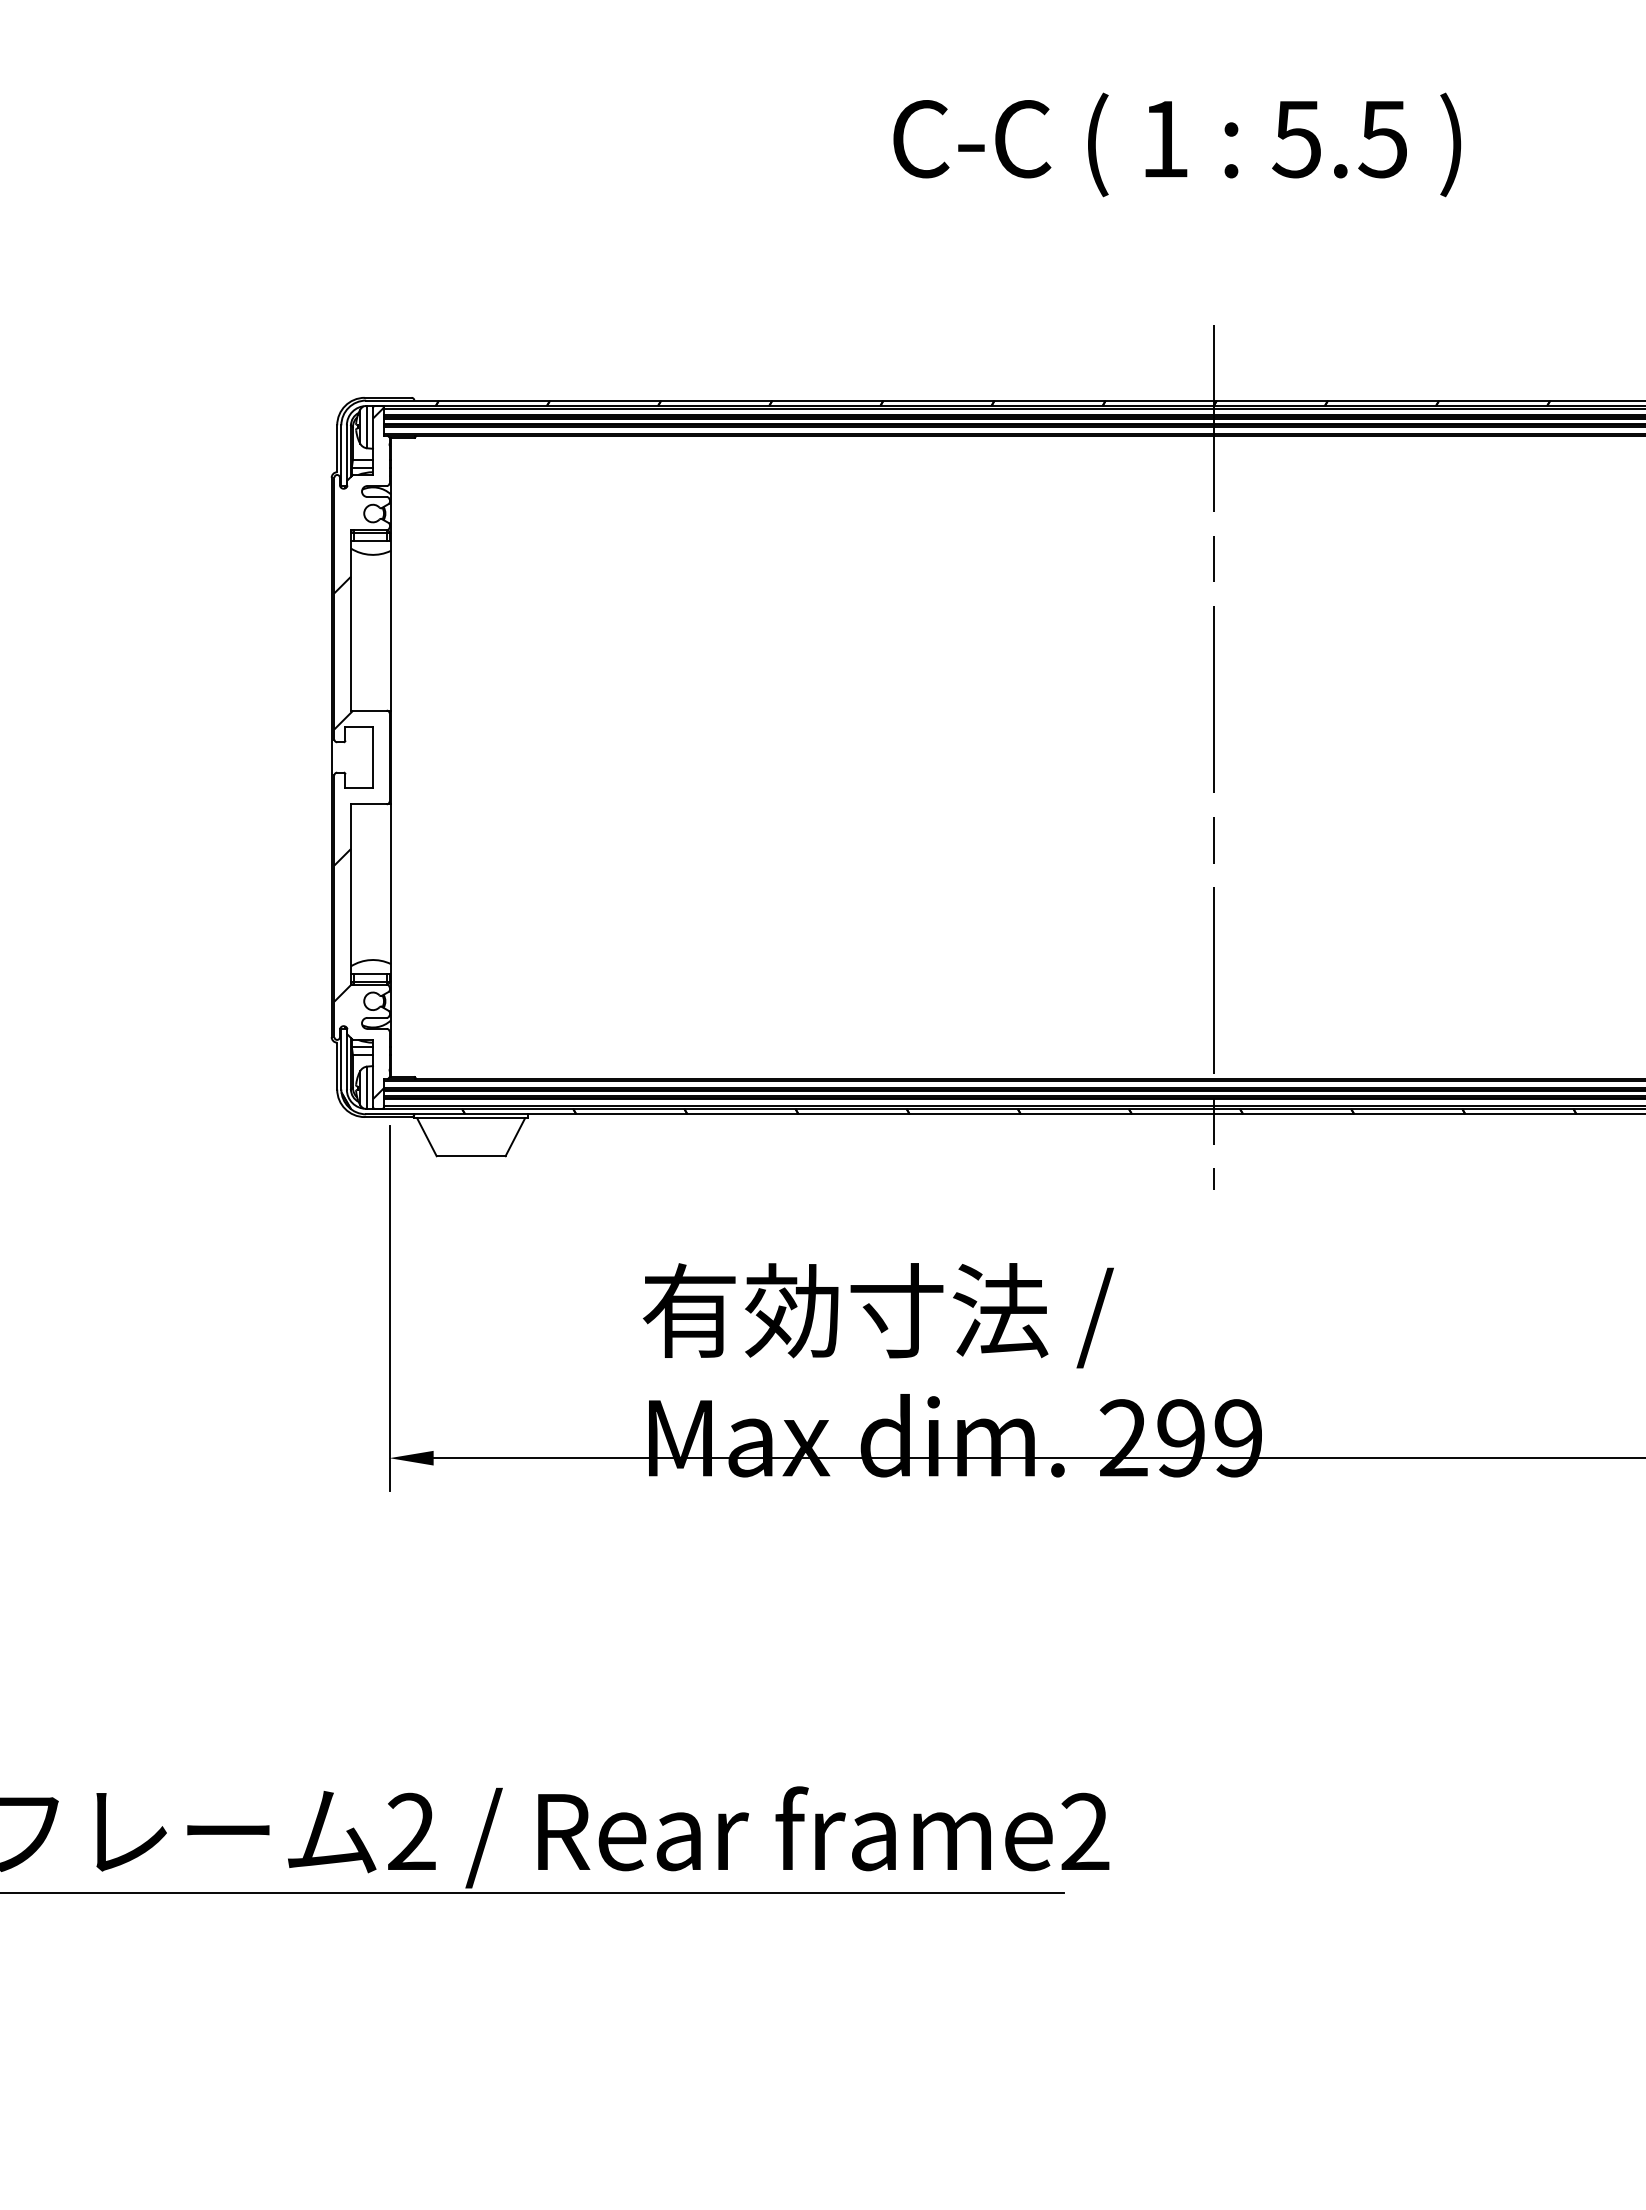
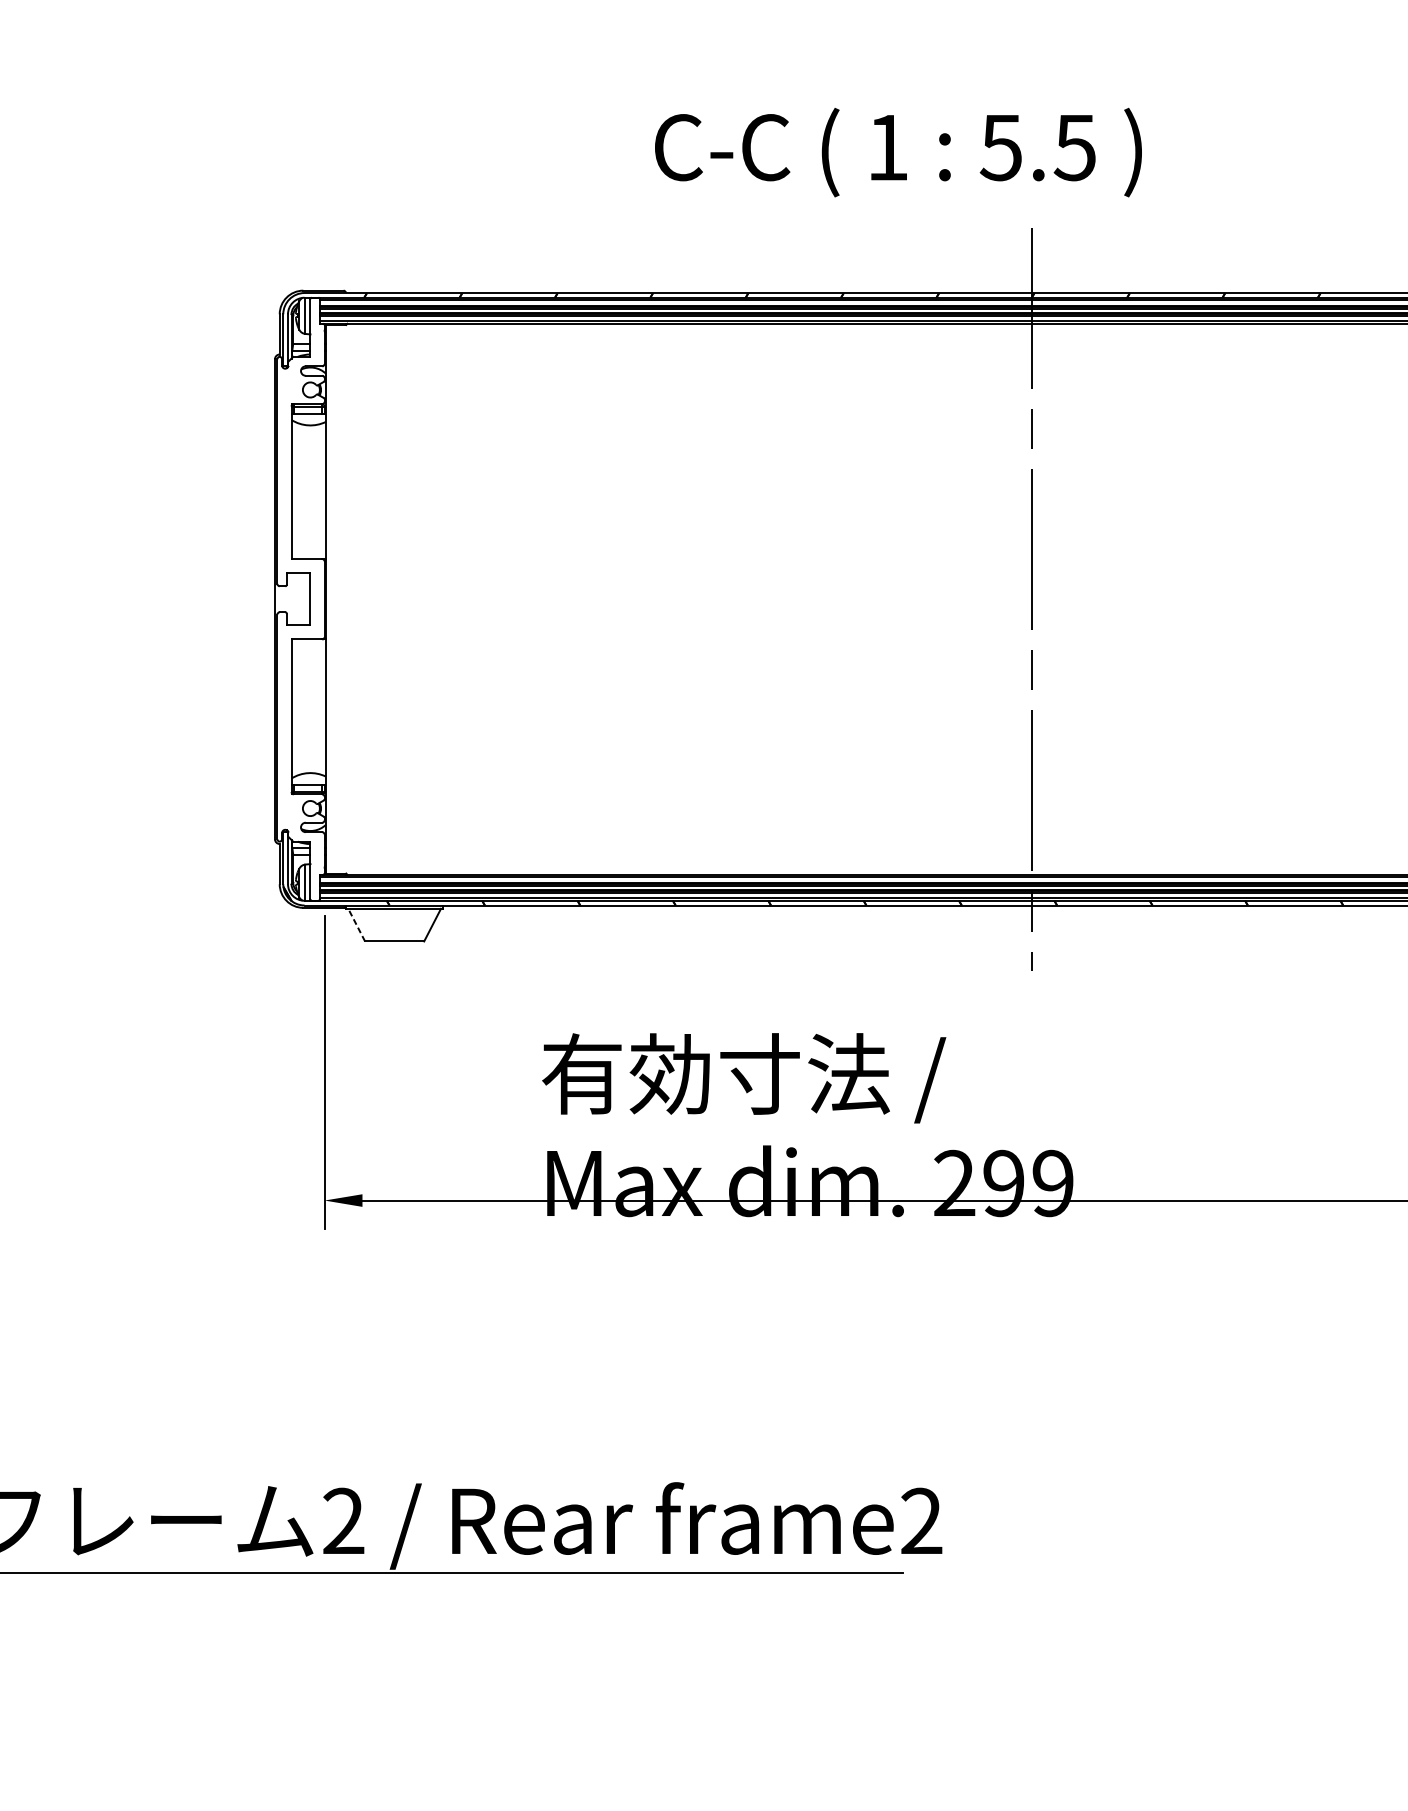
text: (1176, 144) -> (897, 152), moved
hatch: (359, 753) -> (298, 595), removed
line: (426, 1136) -> (356, 924), solid -> dashed

